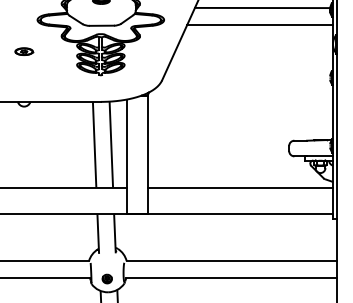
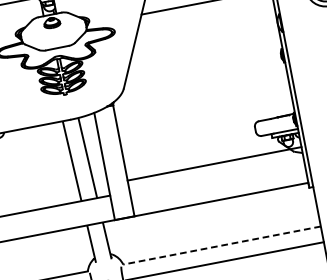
line: (260, 24) -> (206, 18), removed
line: (240, 187) -> (214, 163), moved
line: (231, 261) -> (221, 246), solid -> dashed

